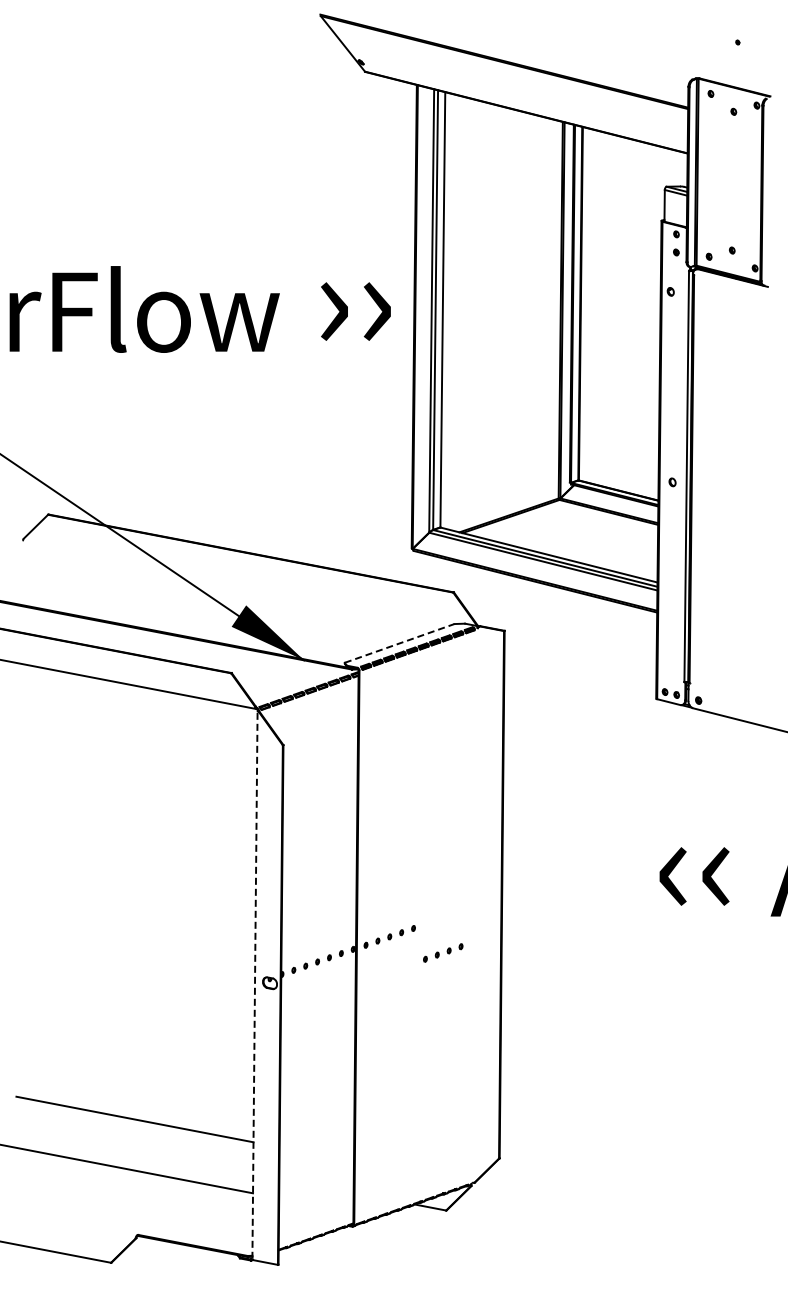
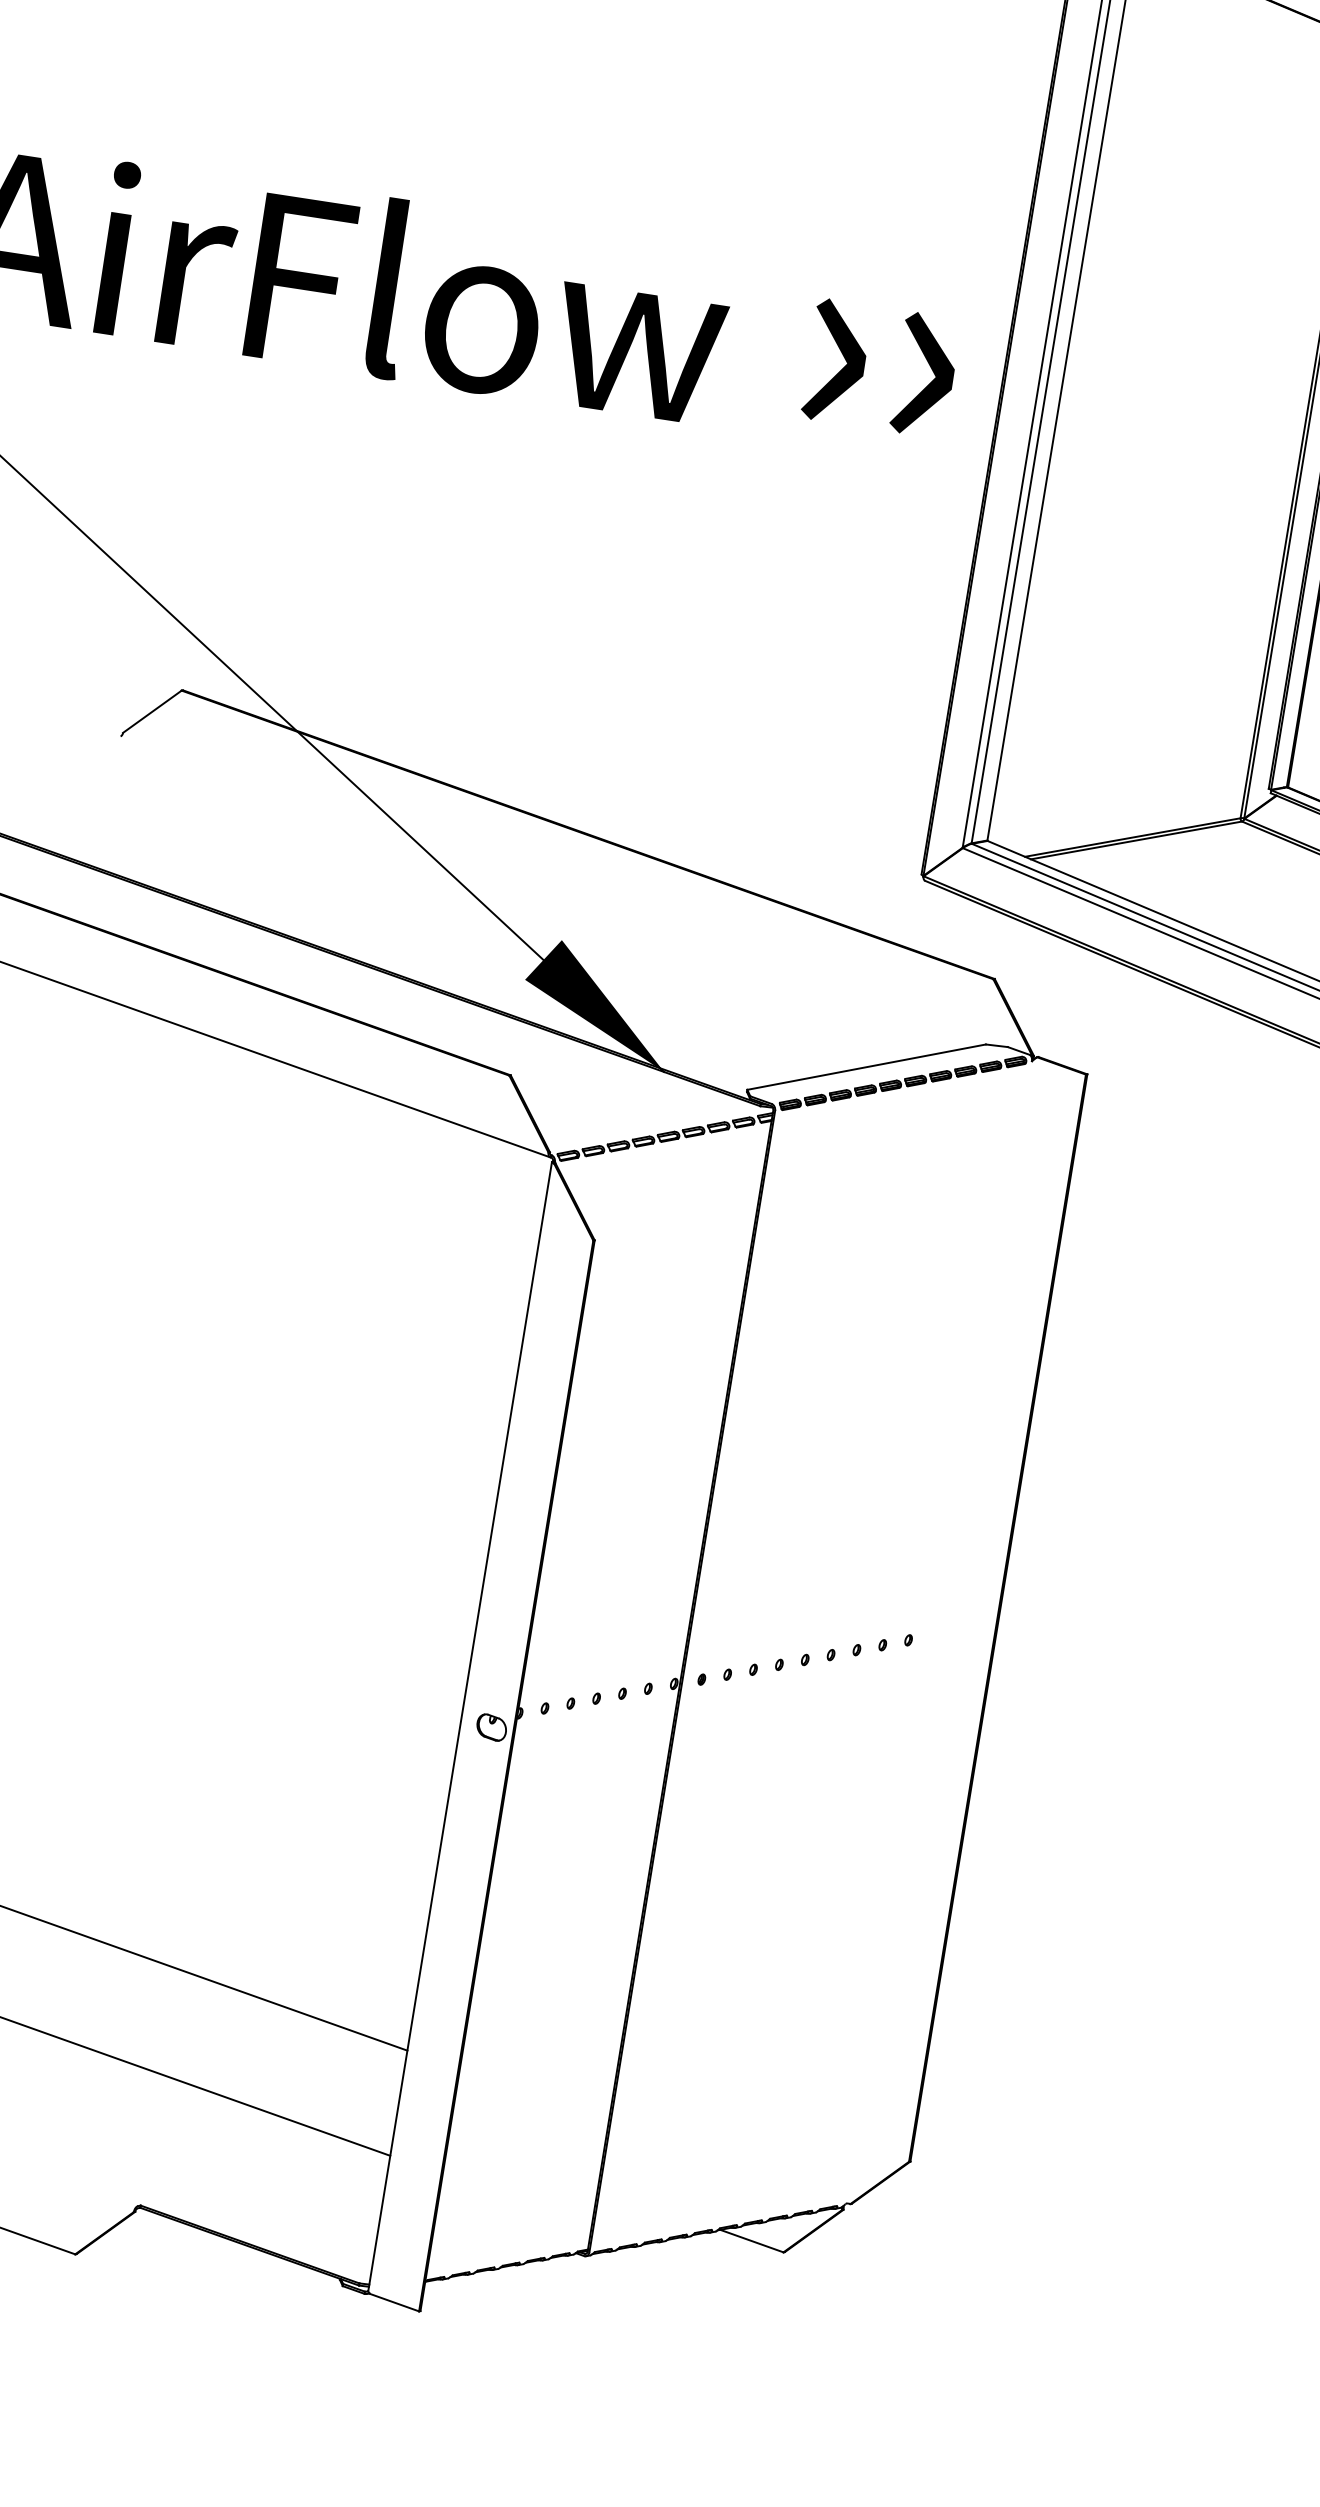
line: (400, 643) -> (868, 1067), dashed -> solid
part: (443, 952) -> (870, 1646), moved
line: (254, 984) -> (459, 1725), dashed -> solid

